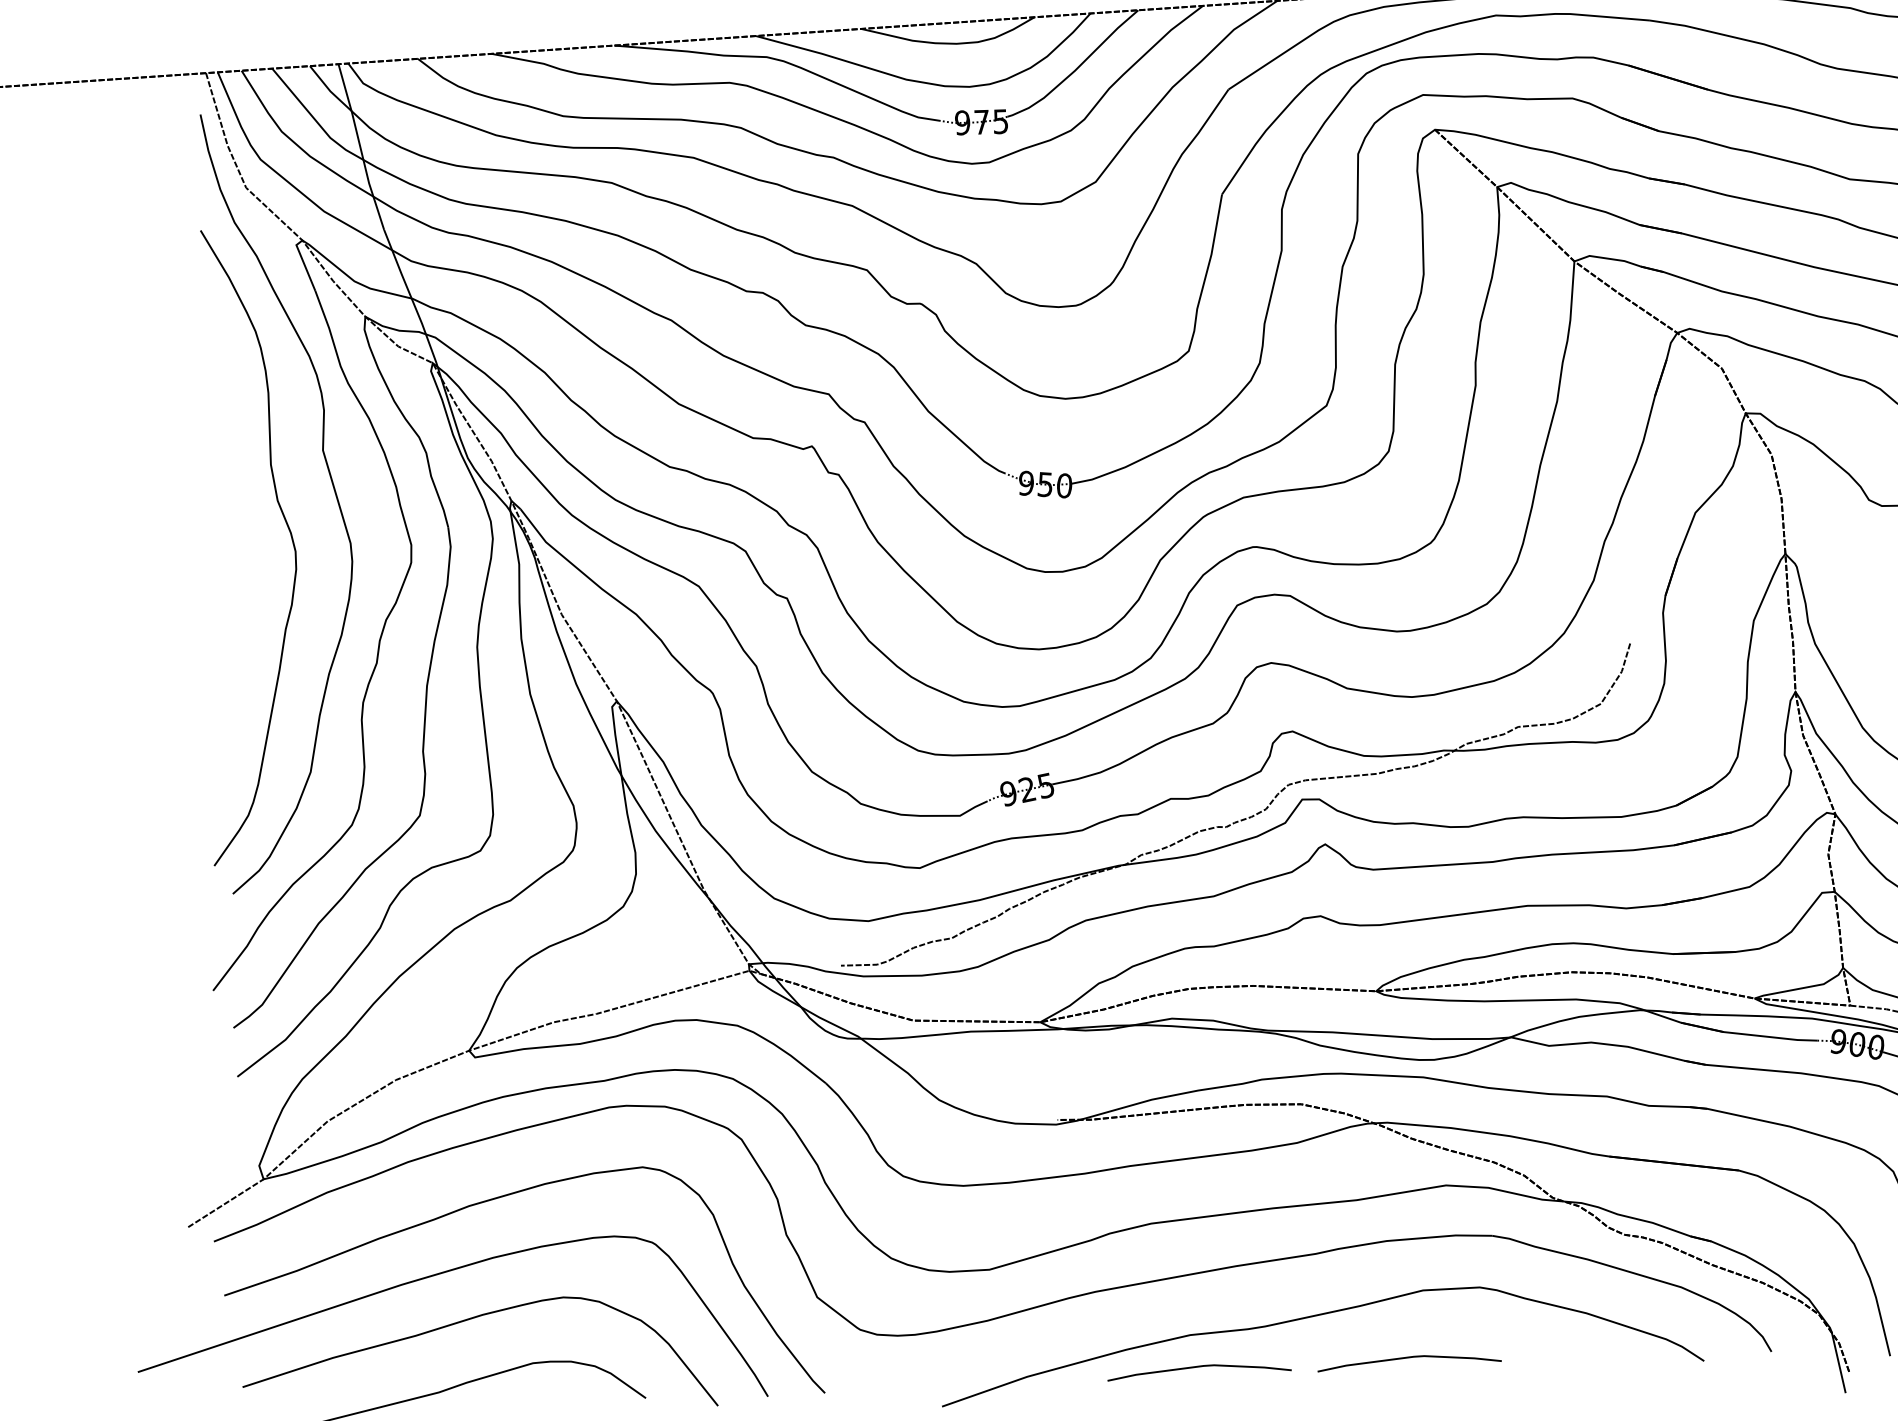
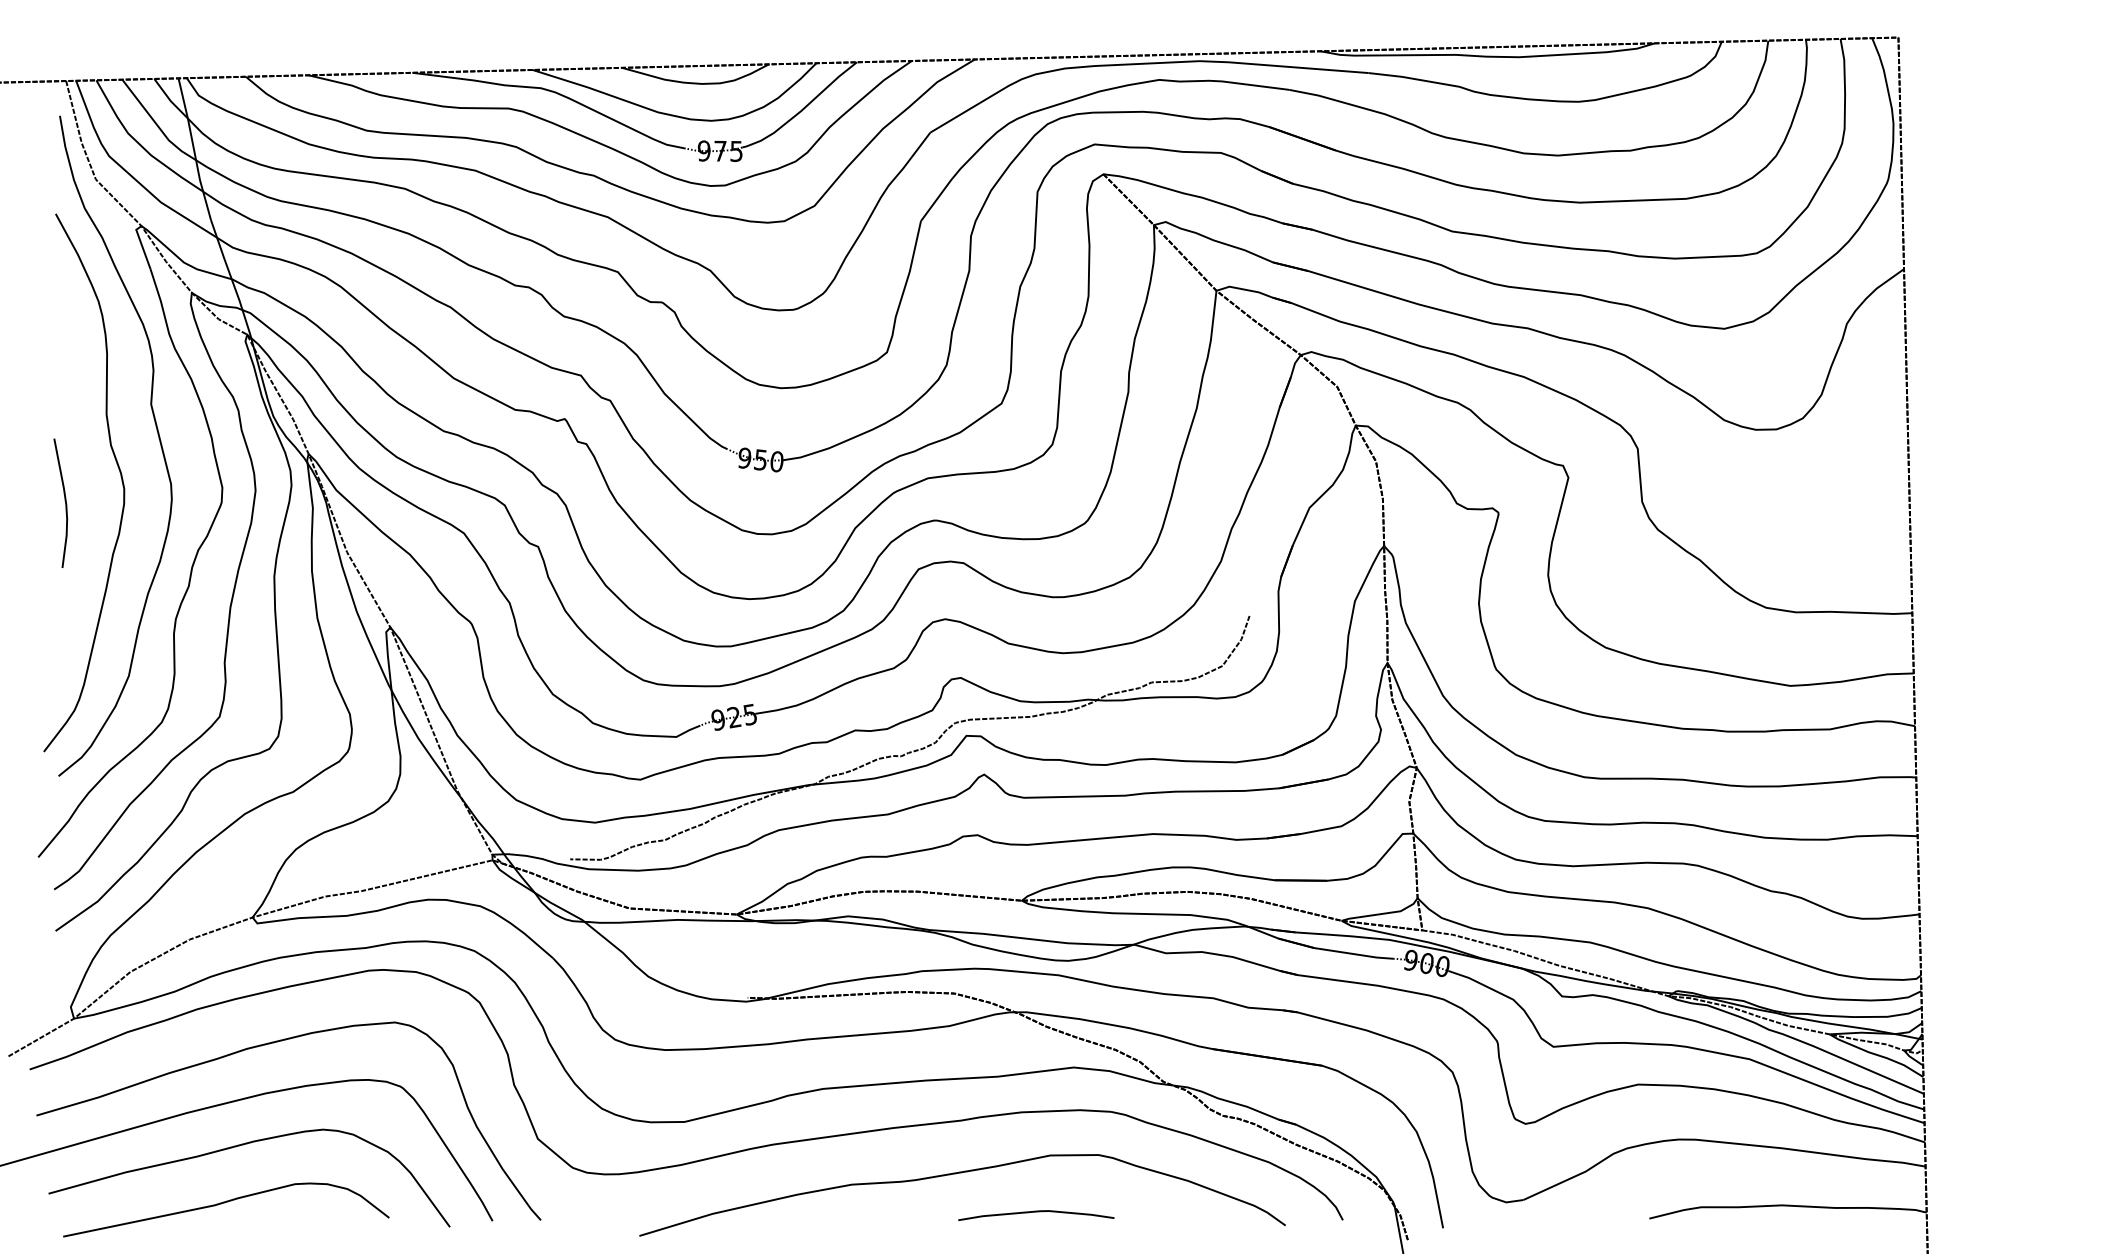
curve: (225, 569) -> (64, 501), added
curve: (1199, 1367) -> (858, 1212), removed

